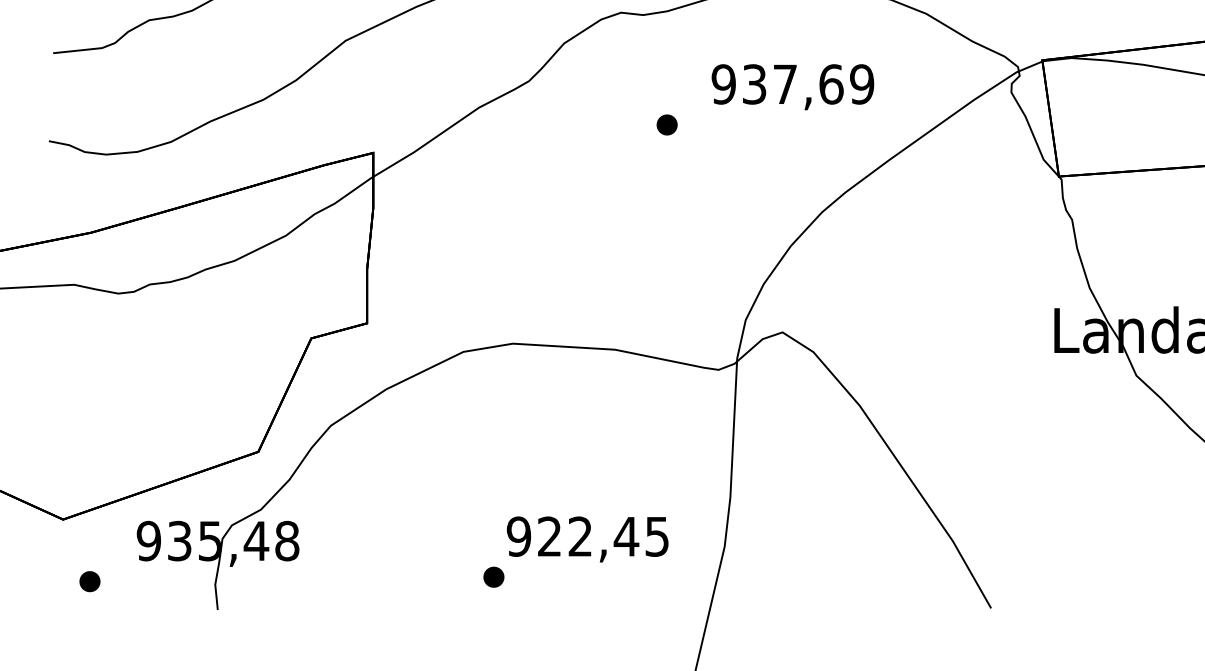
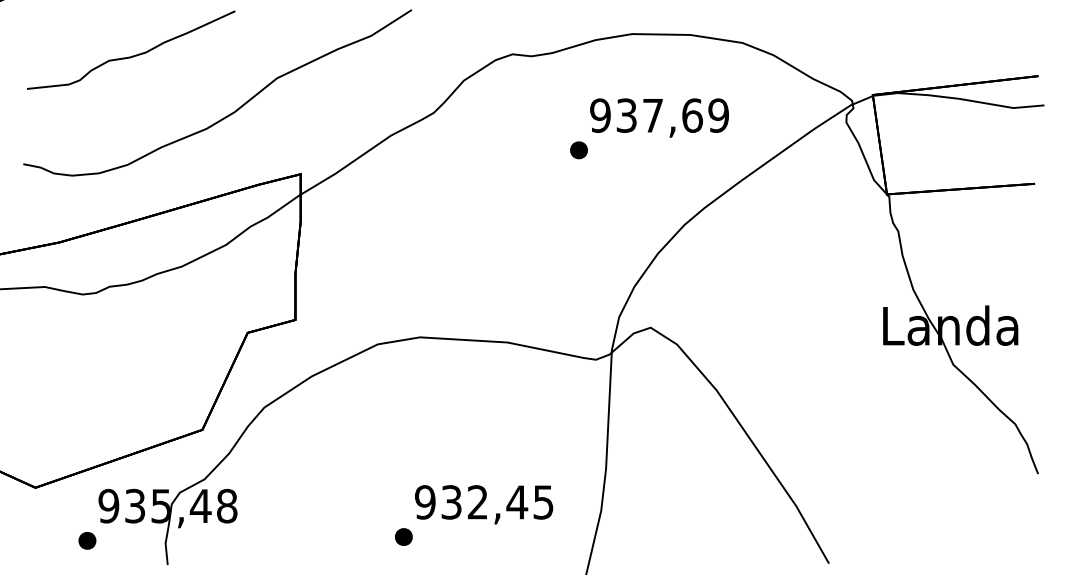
part: (666, 125) -> (578, 150), moved
text: (549, 536) -> (451, 502), 922,45 -> 932,45
part: (90, 581) -> (87, 540), moved

